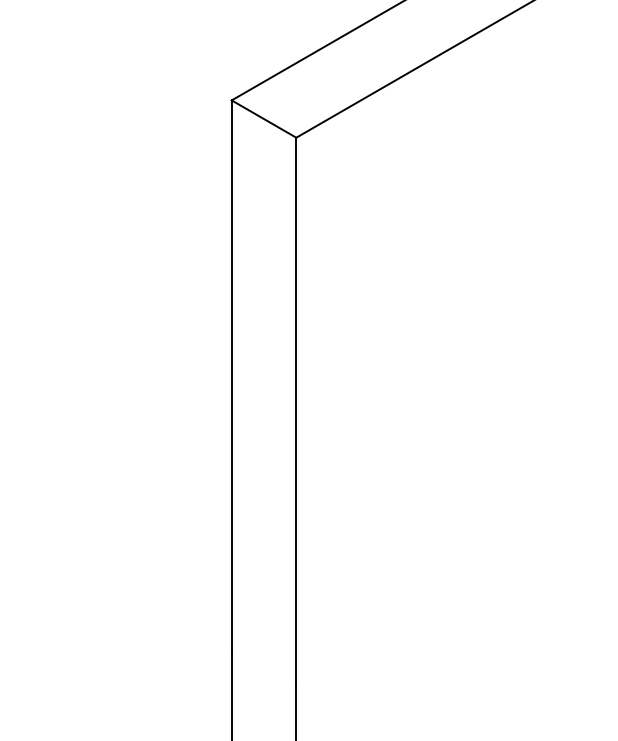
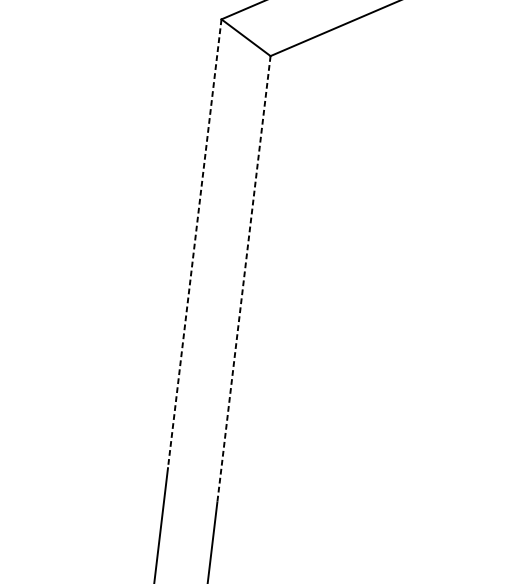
line: (231, 376) -> (194, 244), solid -> dashed
line: (296, 411) -> (244, 279), solid -> dashed

